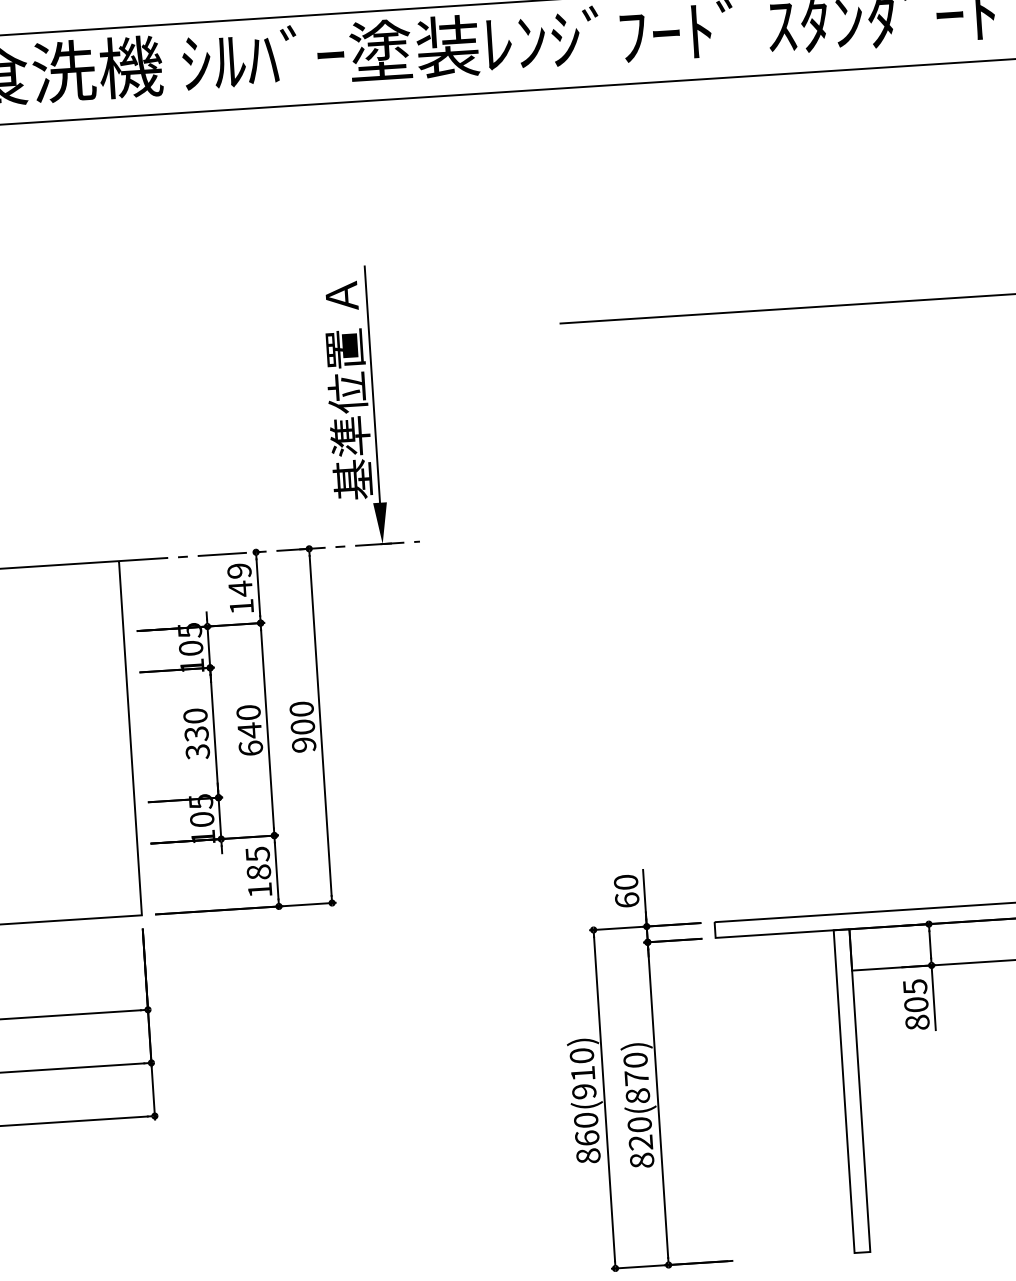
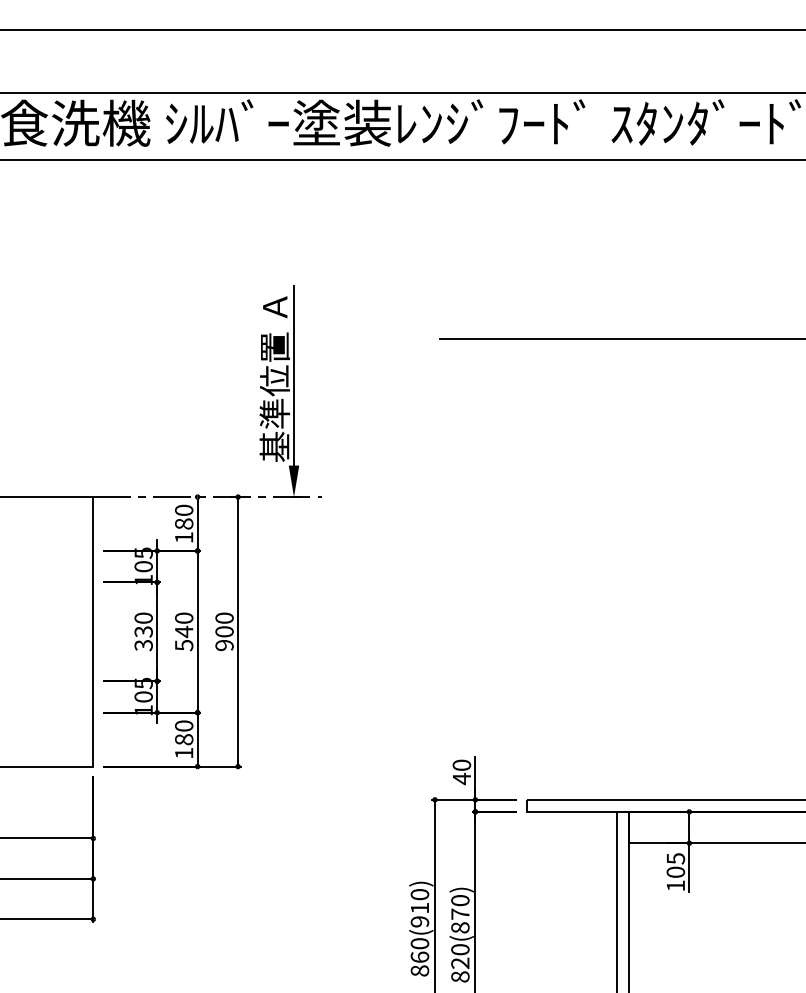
text: (240, 580) -> (184, 517), 149 -> 180
text: (251, 748) -> (184, 645), 640 -> 540
text: (258, 853) -> (184, 725), 185 -> 180
text: (626, 899) -> (461, 778), 60 -> 40
text: (916, 1022) -> (675, 885), 805 -> 105

